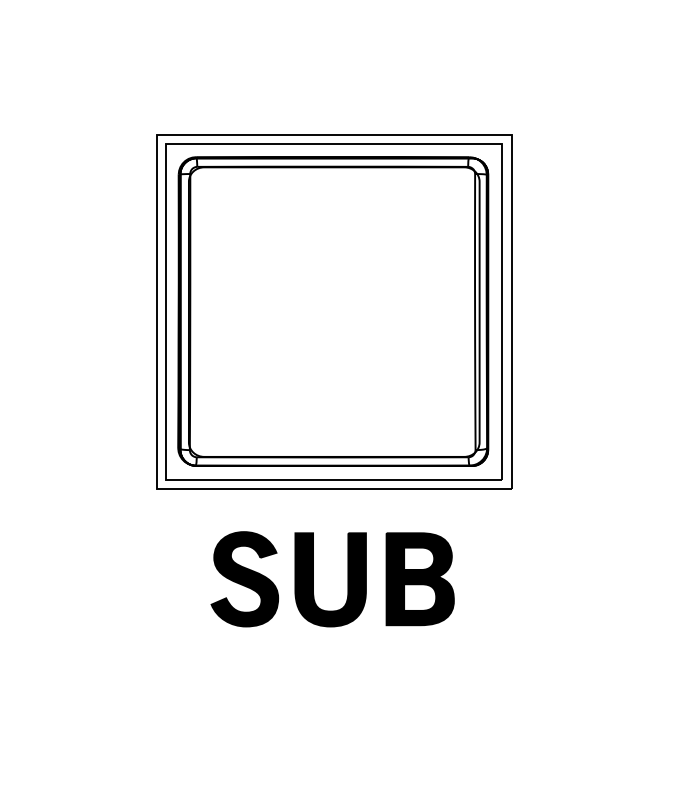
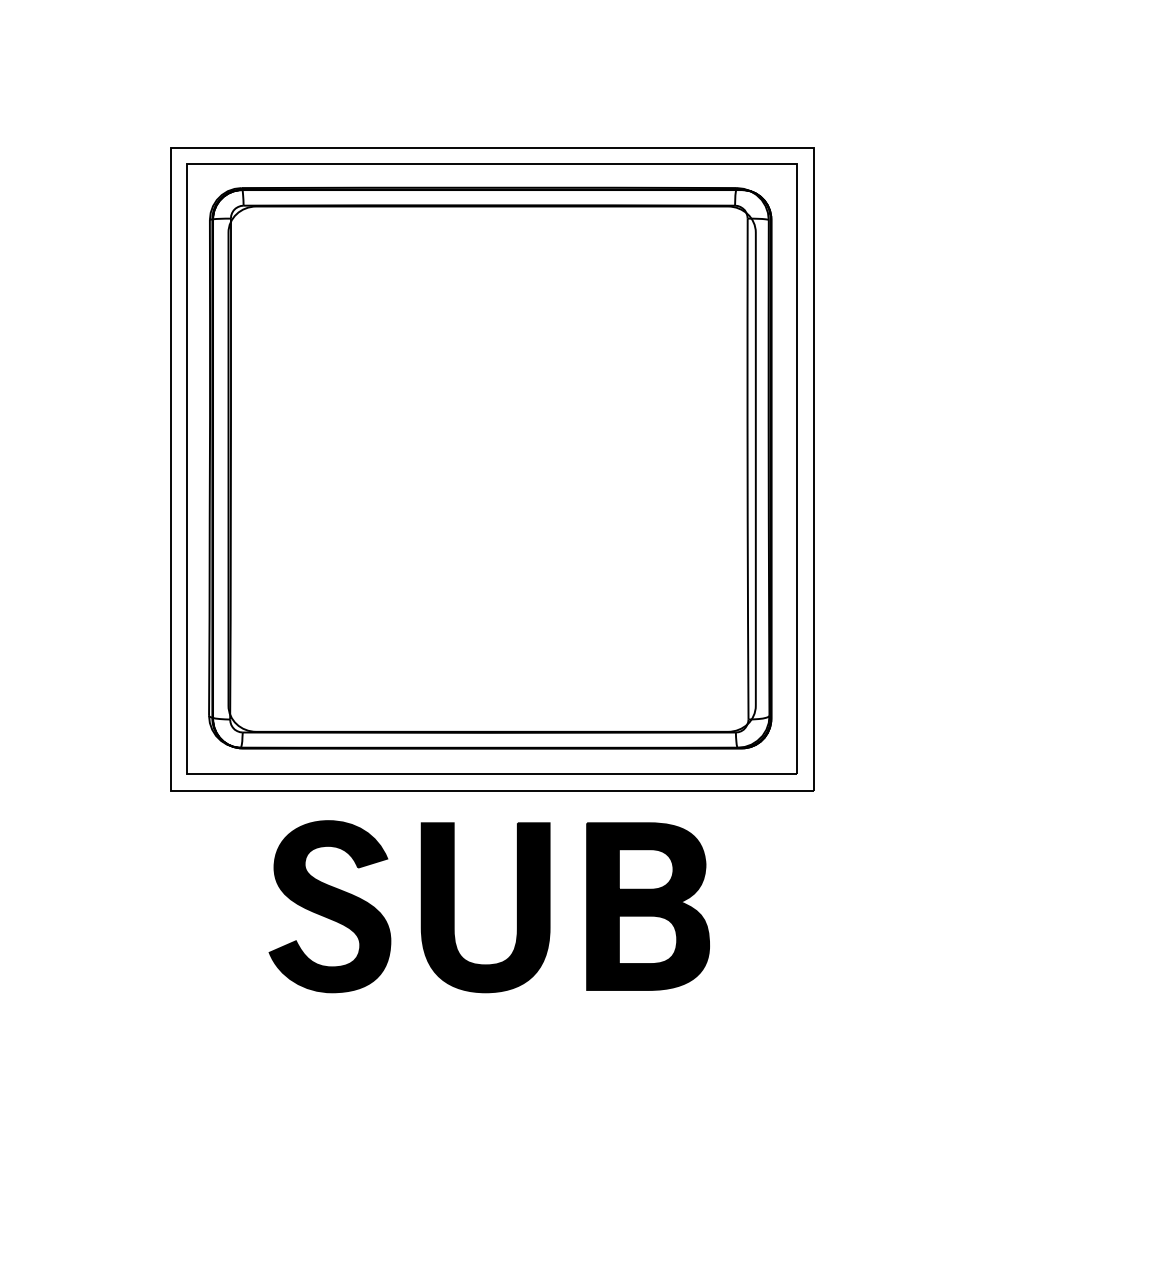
part: (347, 579) -> (516, 907), moved

